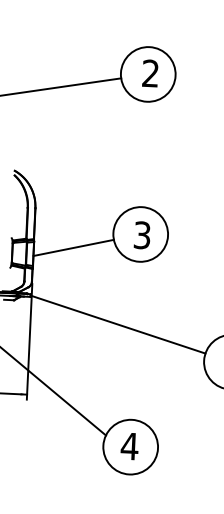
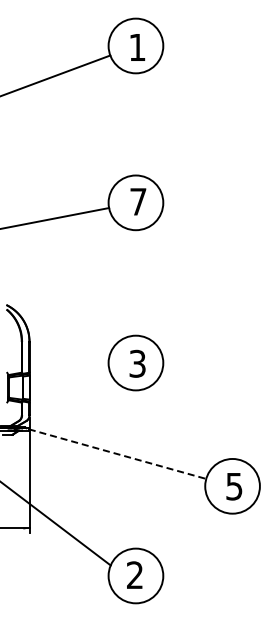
text: (150, 73) -> (138, 201), 2 -> 7
line: (73, 247) -> (69, 379), removed
line: (118, 324) -> (118, 454), solid -> dashed
text: (129, 445) -> (134, 574), 4 -> 2

